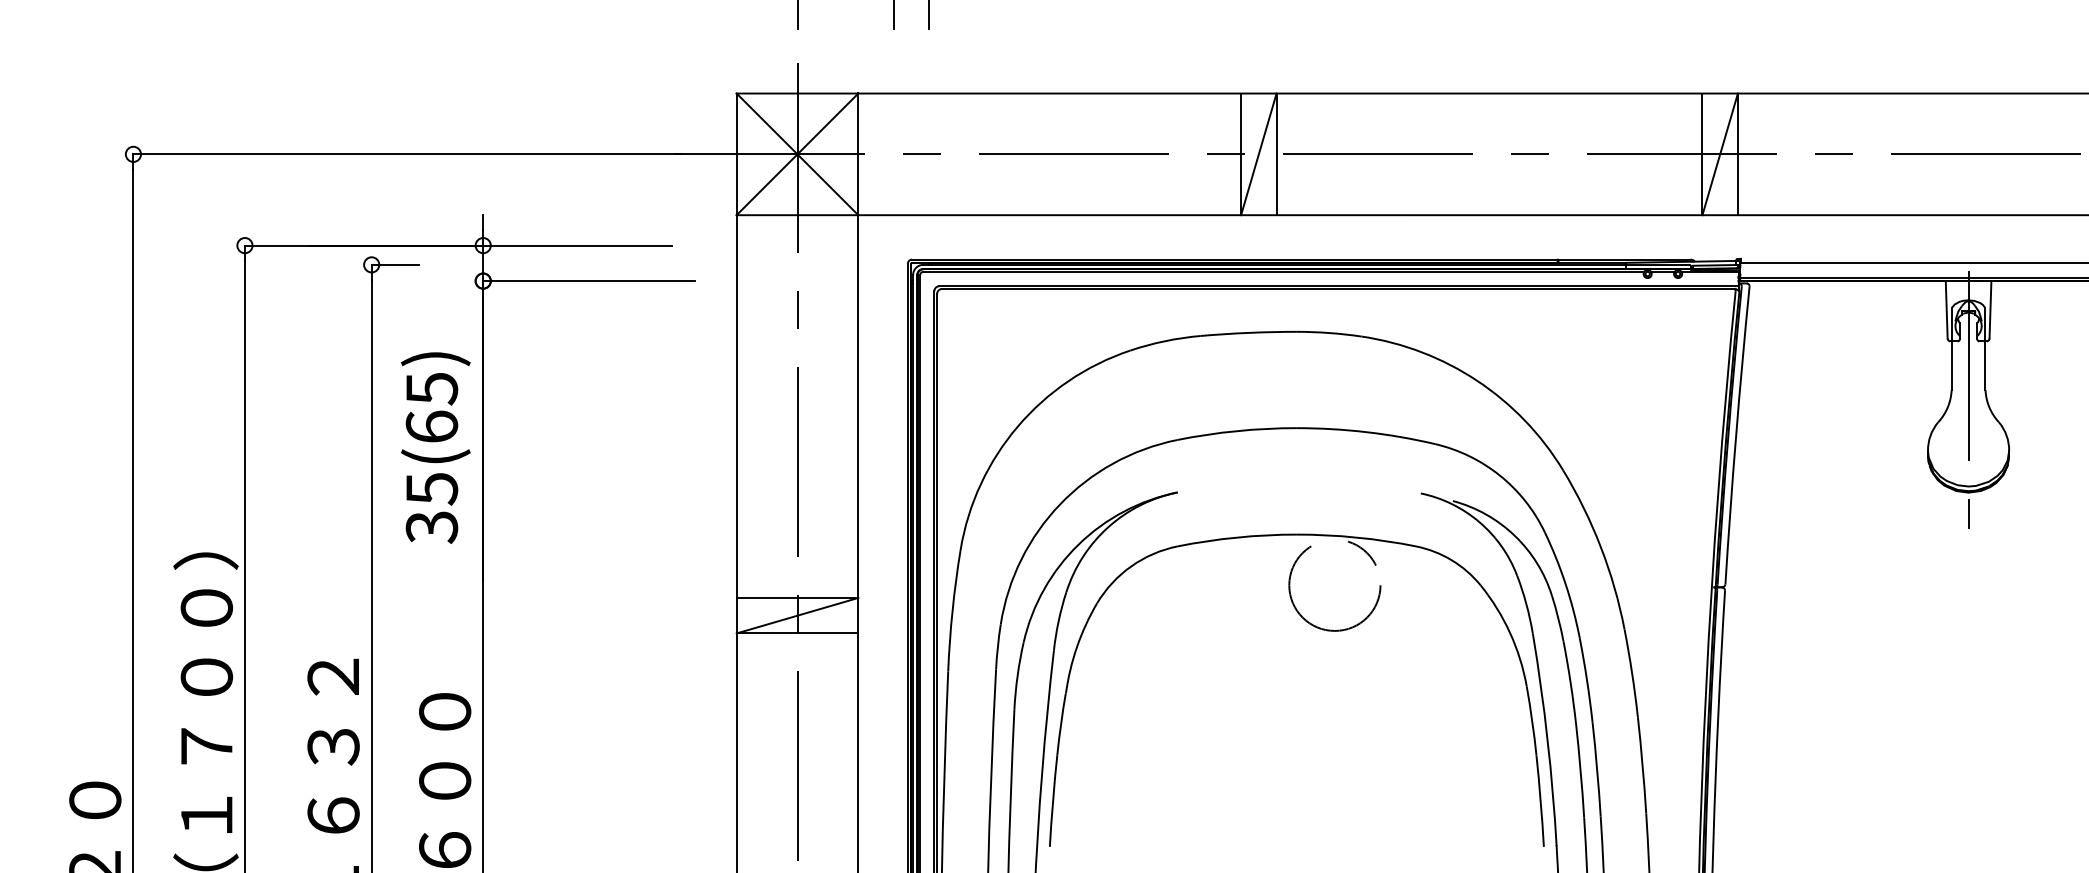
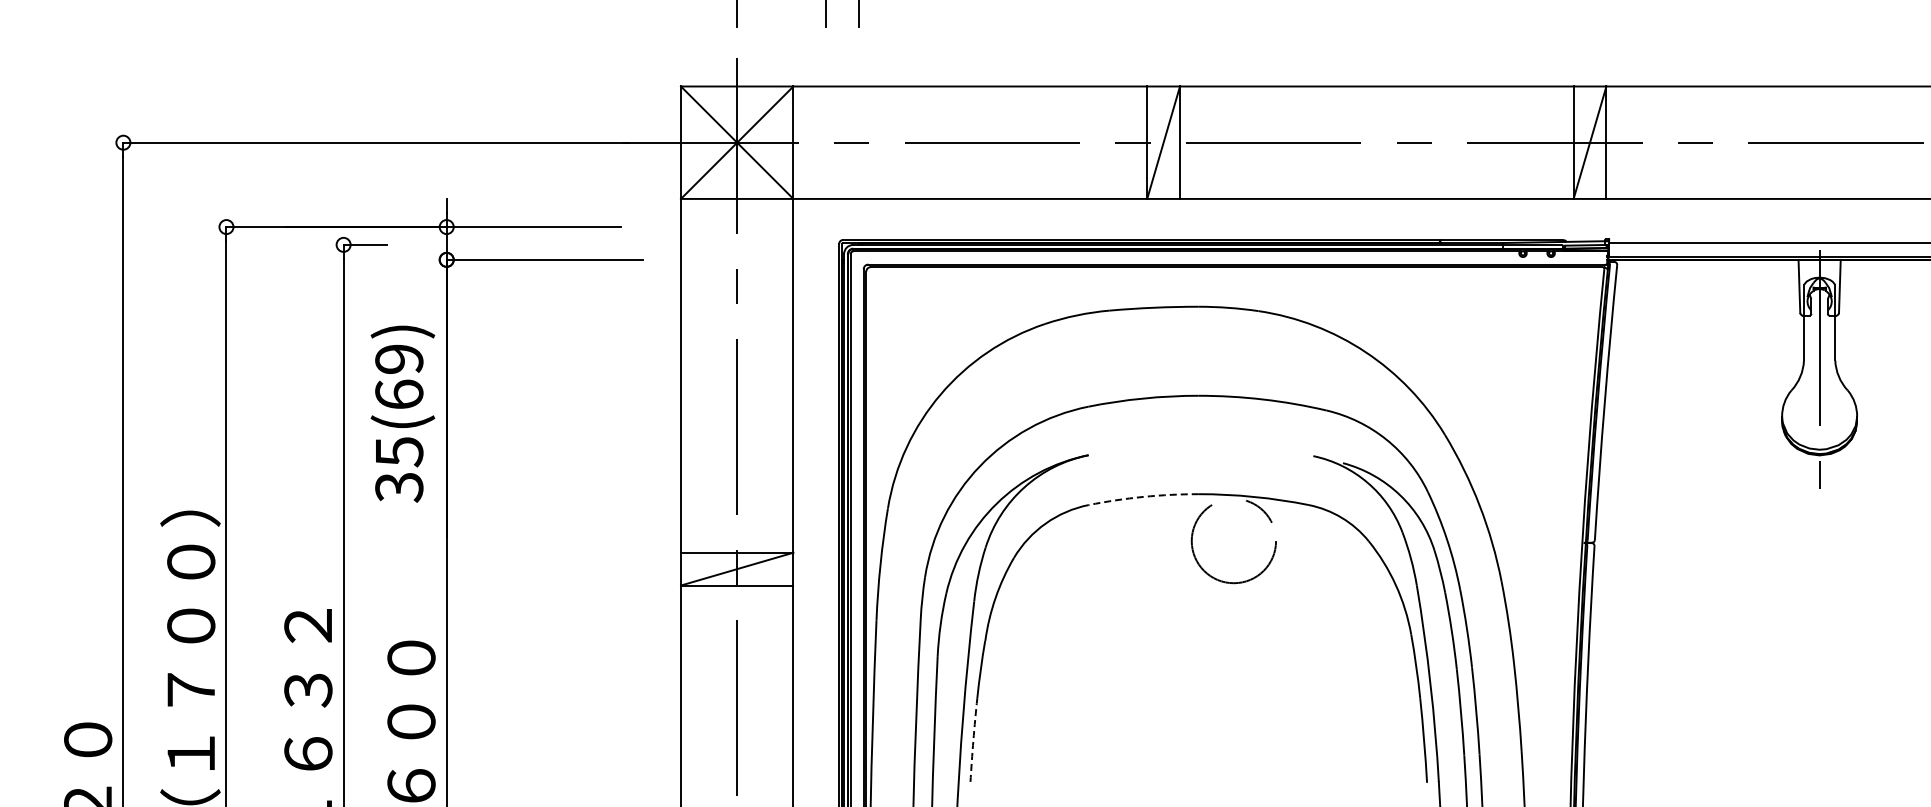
text: (432, 388) -> (399, 359), 35(65) -> 35(69)
arc: (1237, 537) -> (1143, 496), solid -> dashed
arc: (1053, 801) -> (973, 740), solid -> dashed

